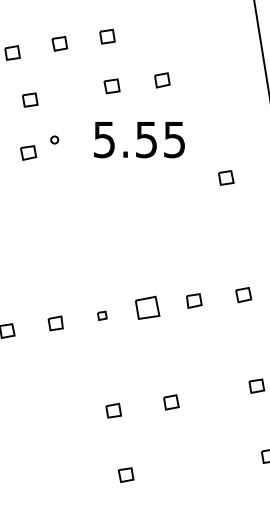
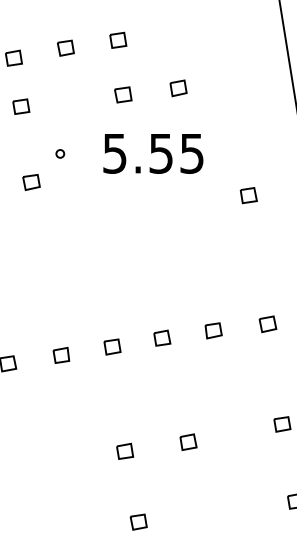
part: (30, 99) -> (21, 106), moved
part: (28, 152) -> (31, 181), moved
part: (147, 307) -> (162, 337), size x0.62
part: (102, 315) -> (112, 346), size x1.67

